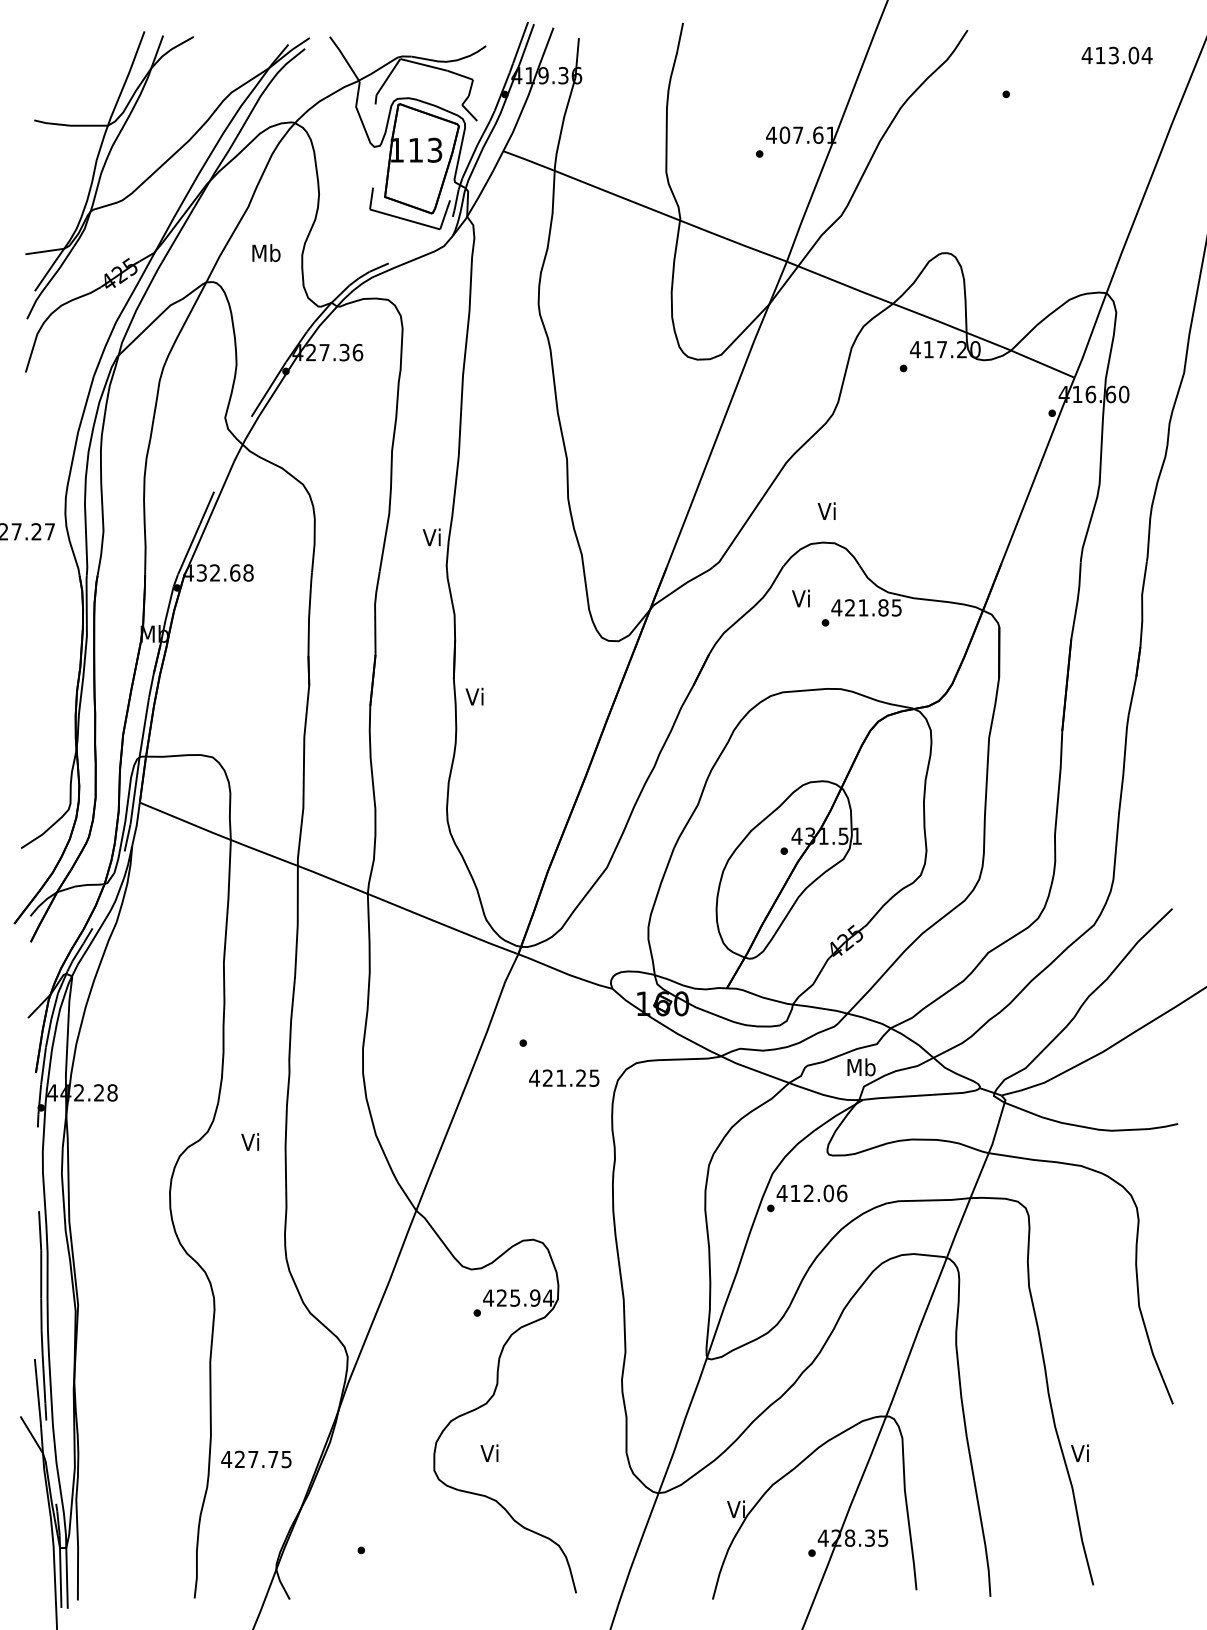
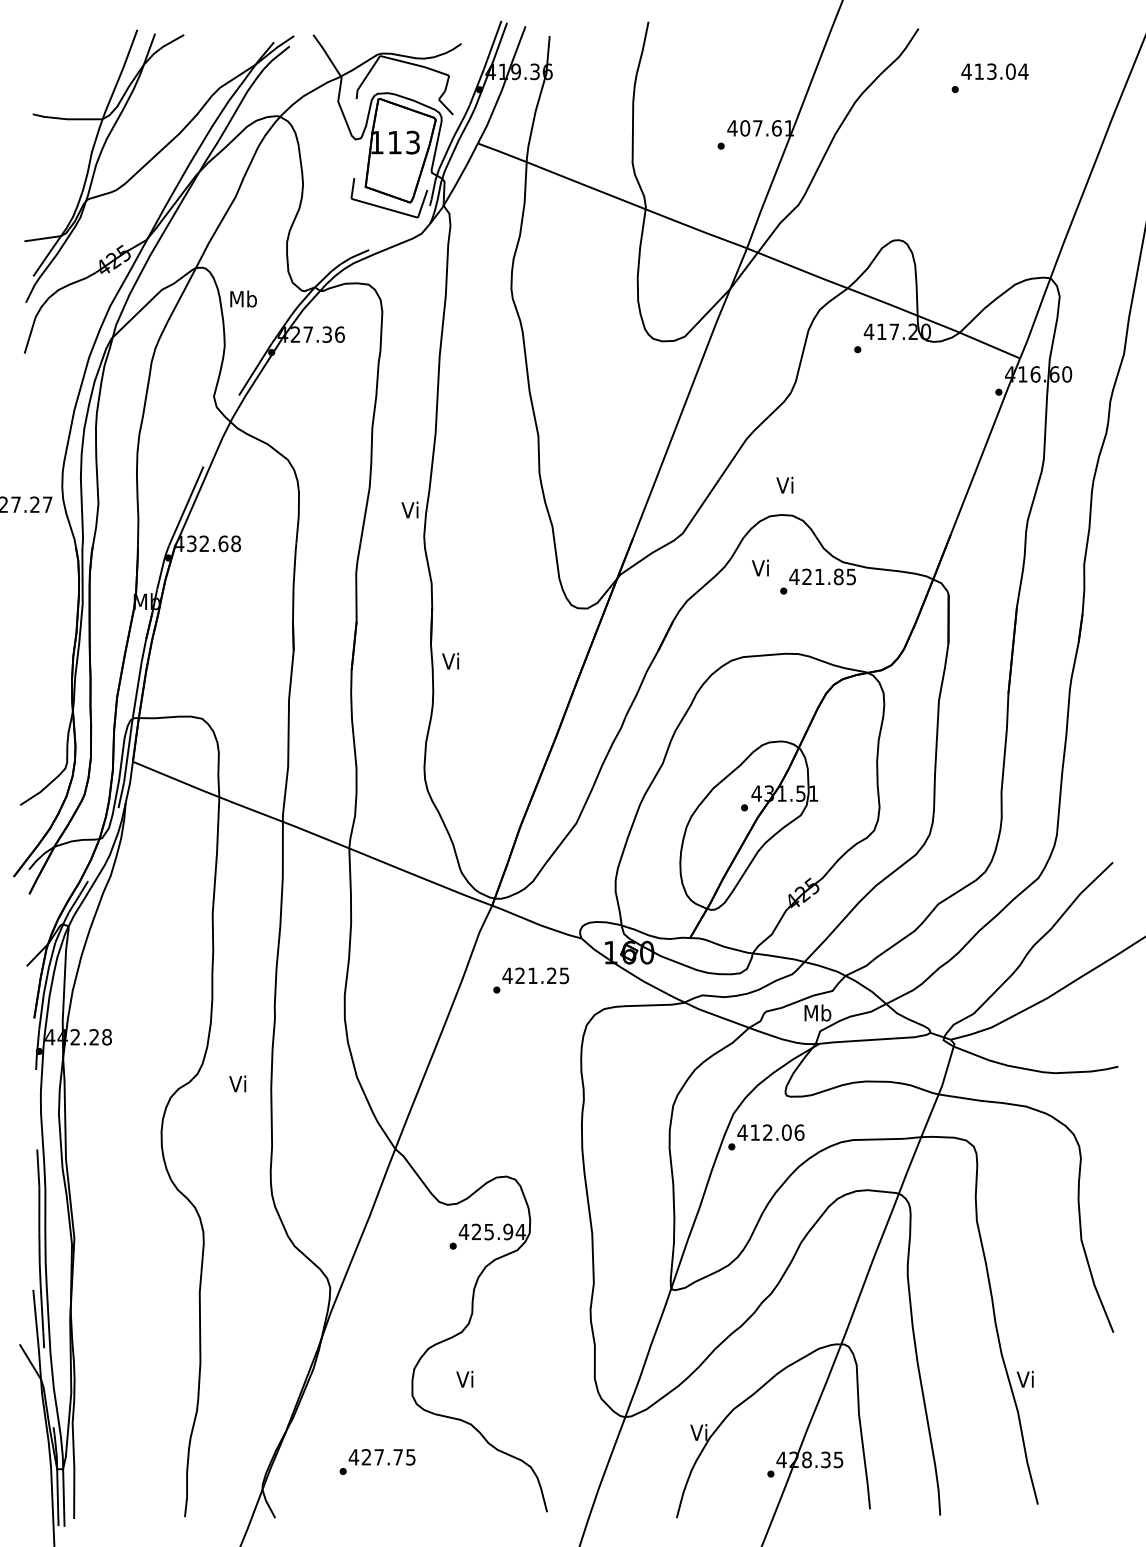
text: (1116, 55) -> (994, 71), moved
text: (266, 252) -> (243, 298), moved
text: (564, 1077) -> (535, 975), moved
text: (256, 1459) -> (382, 1457), moved

